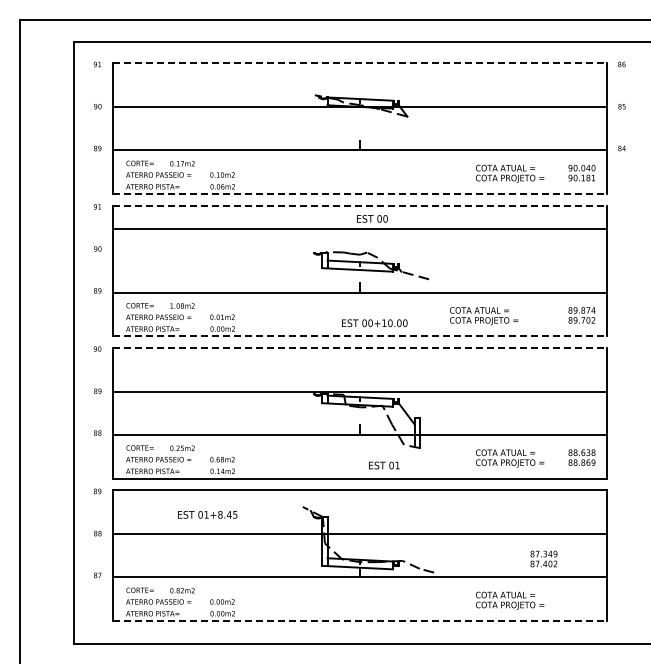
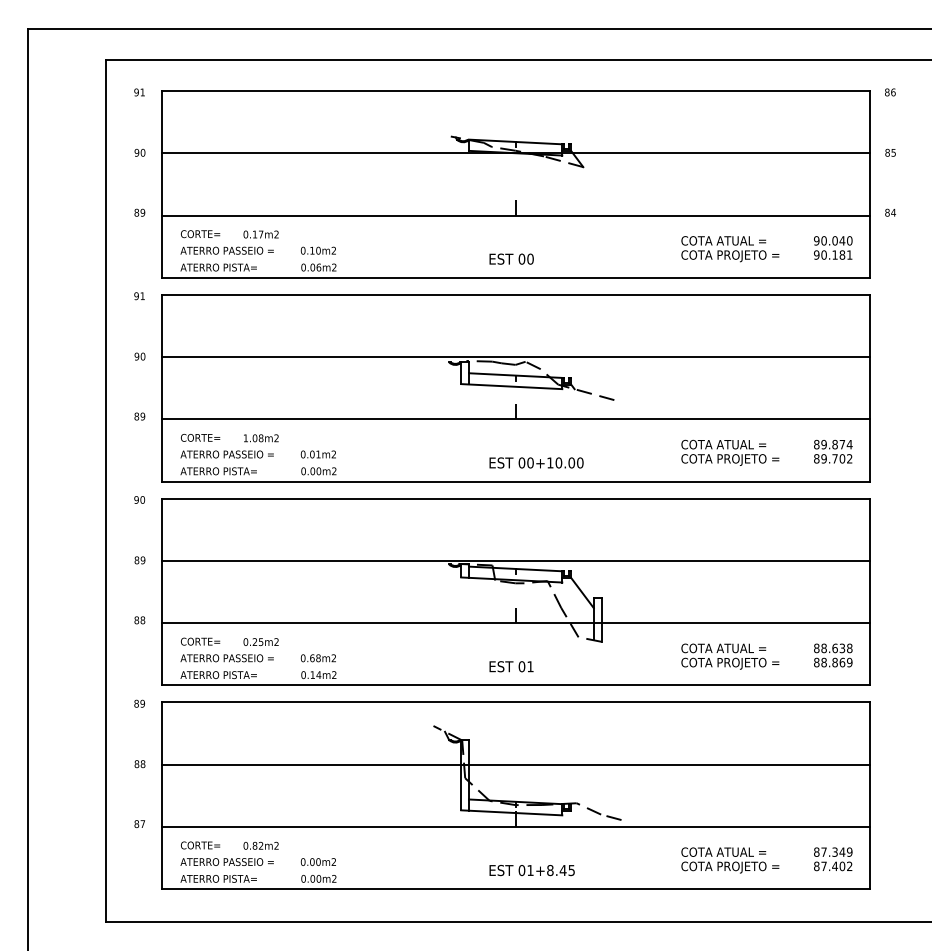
line: (360, 63) -> (516, 91), dashed -> solid
line: (360, 193) -> (516, 277), dashed -> solid
line: (360, 205) -> (516, 294), dashed -> solid
text: (372, 218) -> (511, 258), moved
line: (359, 229) -> (514, 357), moved
text: (484, 316) -> (730, 453), moved
line: (360, 336) -> (516, 481), dashed -> solid
line: (360, 348) -> (516, 499), dashed -> solid
text: (384, 465) -> (511, 666), moved
text: (207, 514) -> (531, 869), moved
text: (543, 558) -> (832, 858), moved
line: (360, 620) -> (516, 888), dashed -> solid

